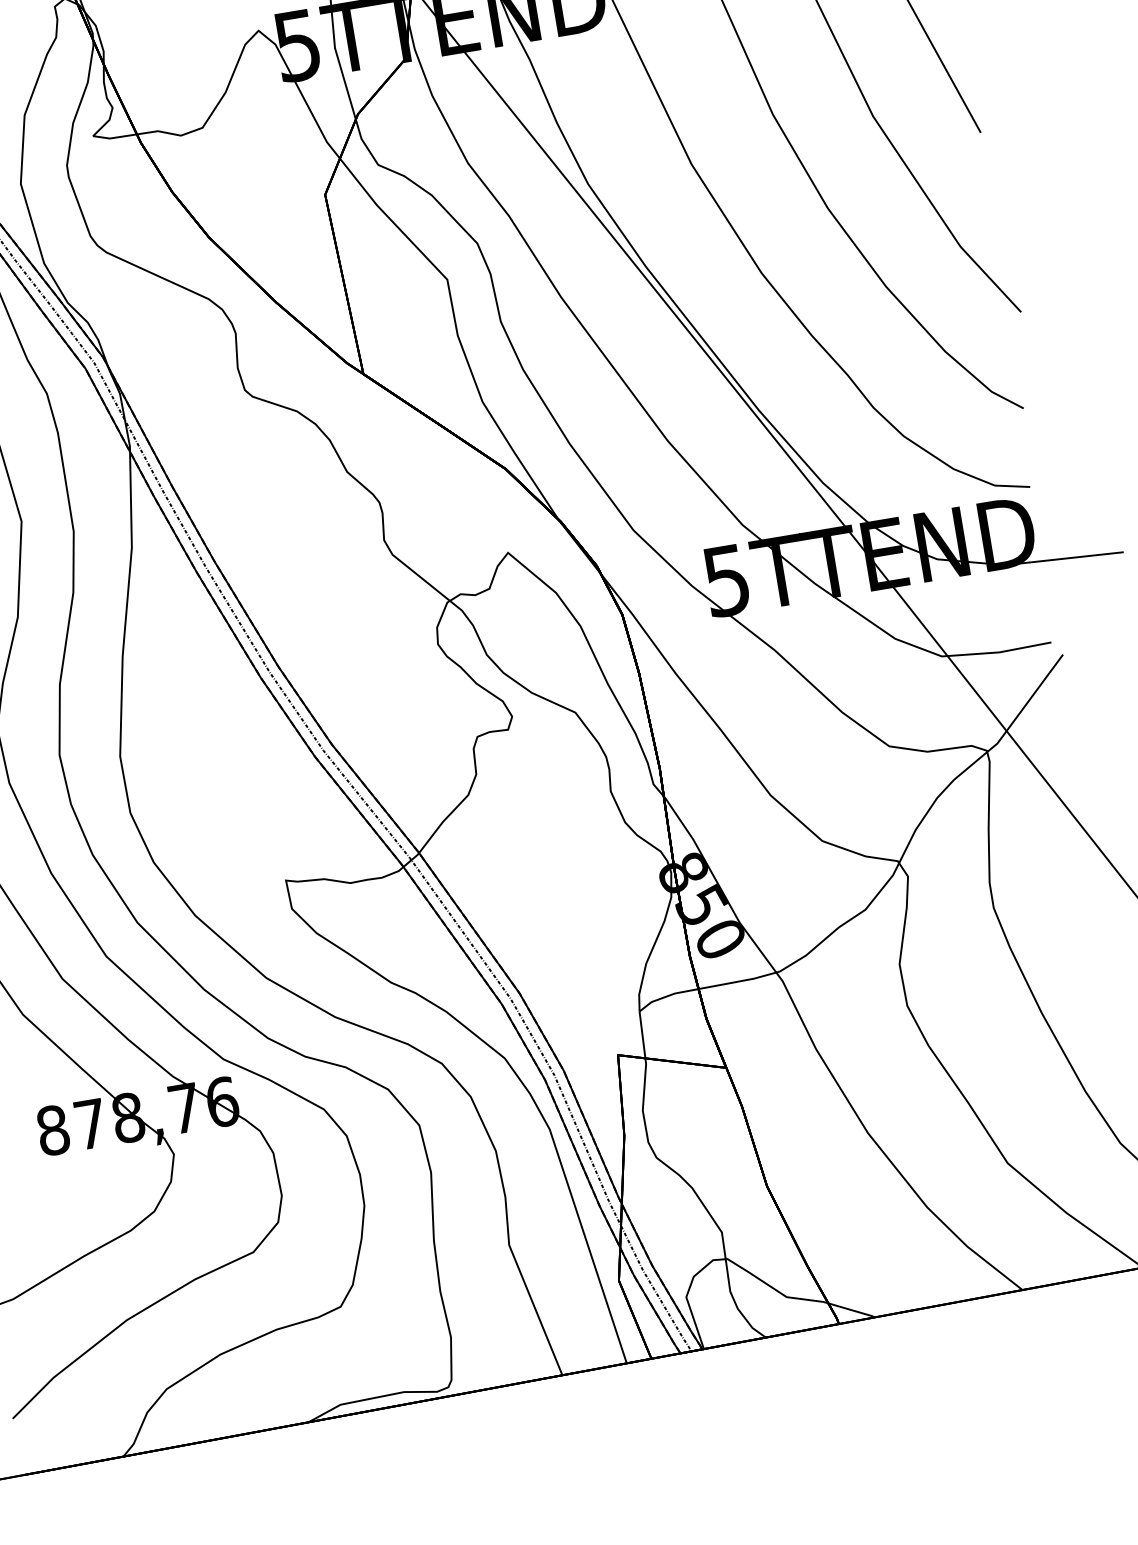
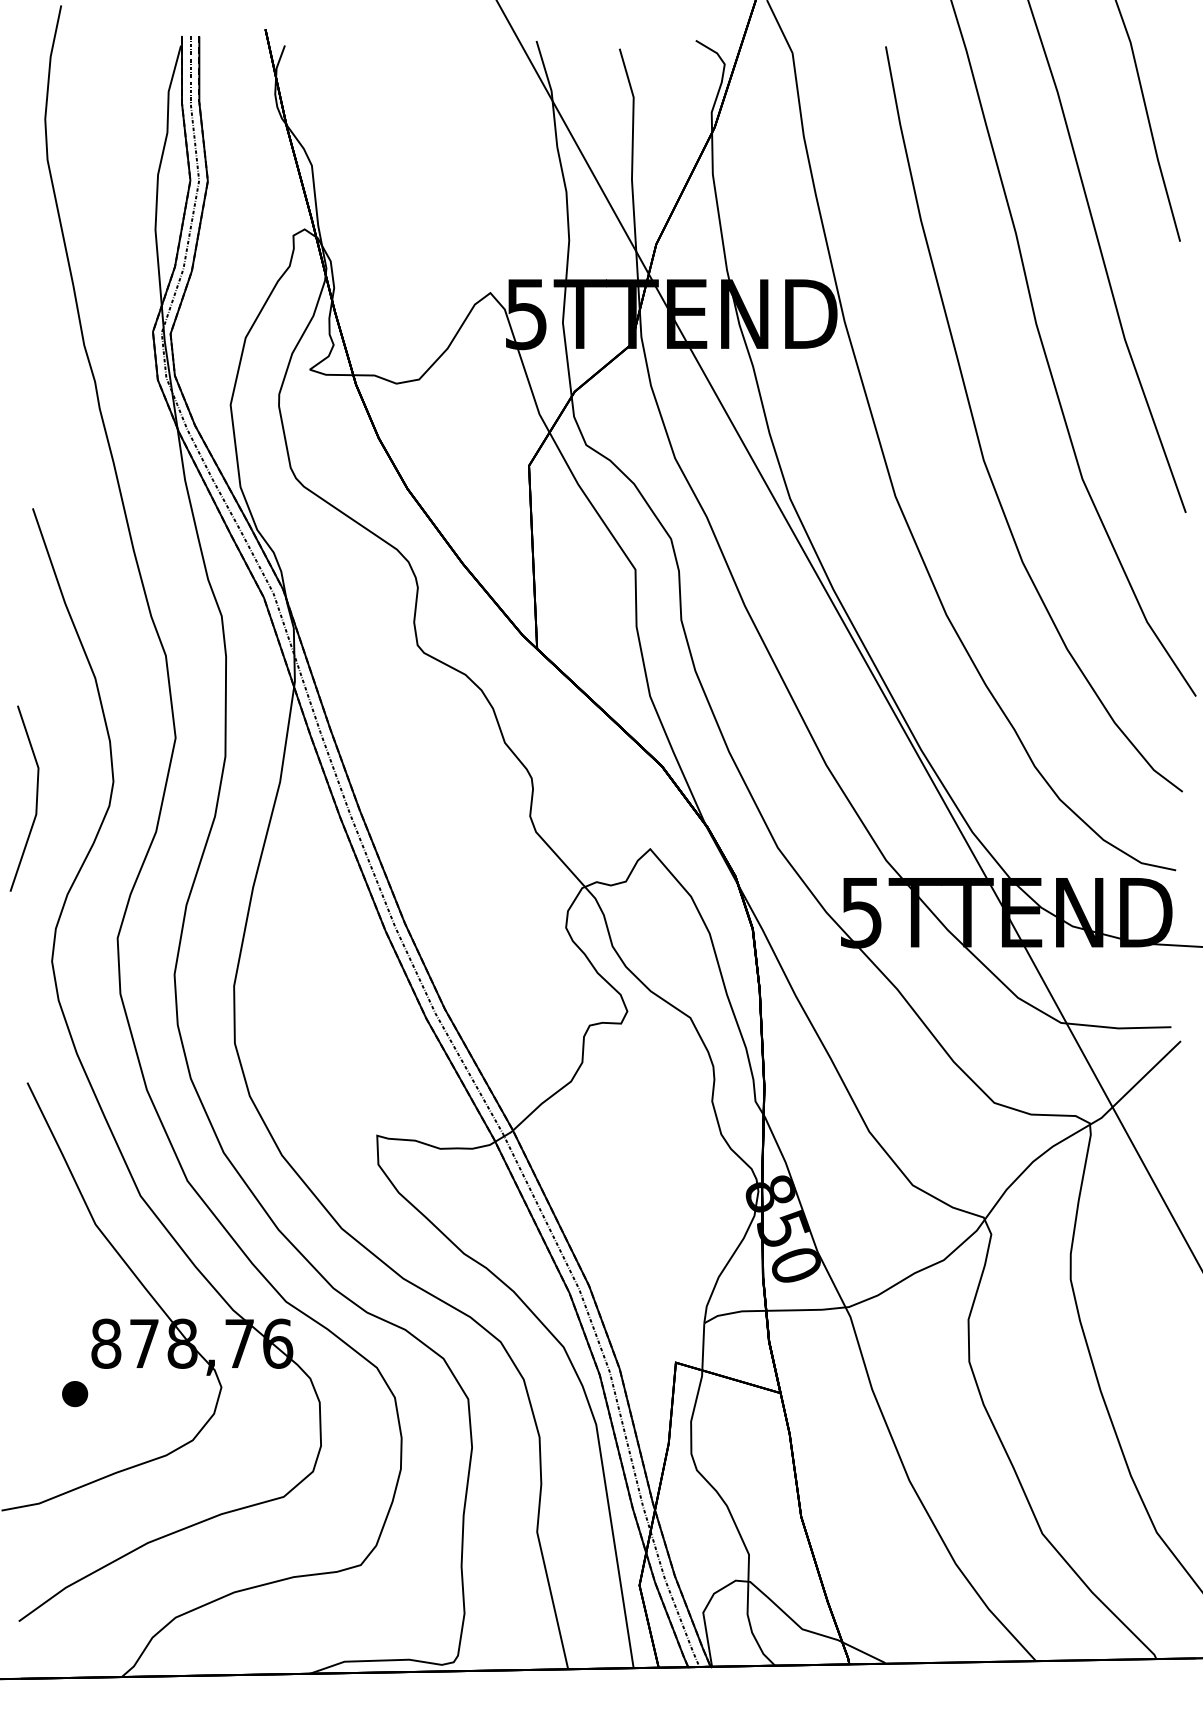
part: (31, 1185) -> (75, 1394), added

